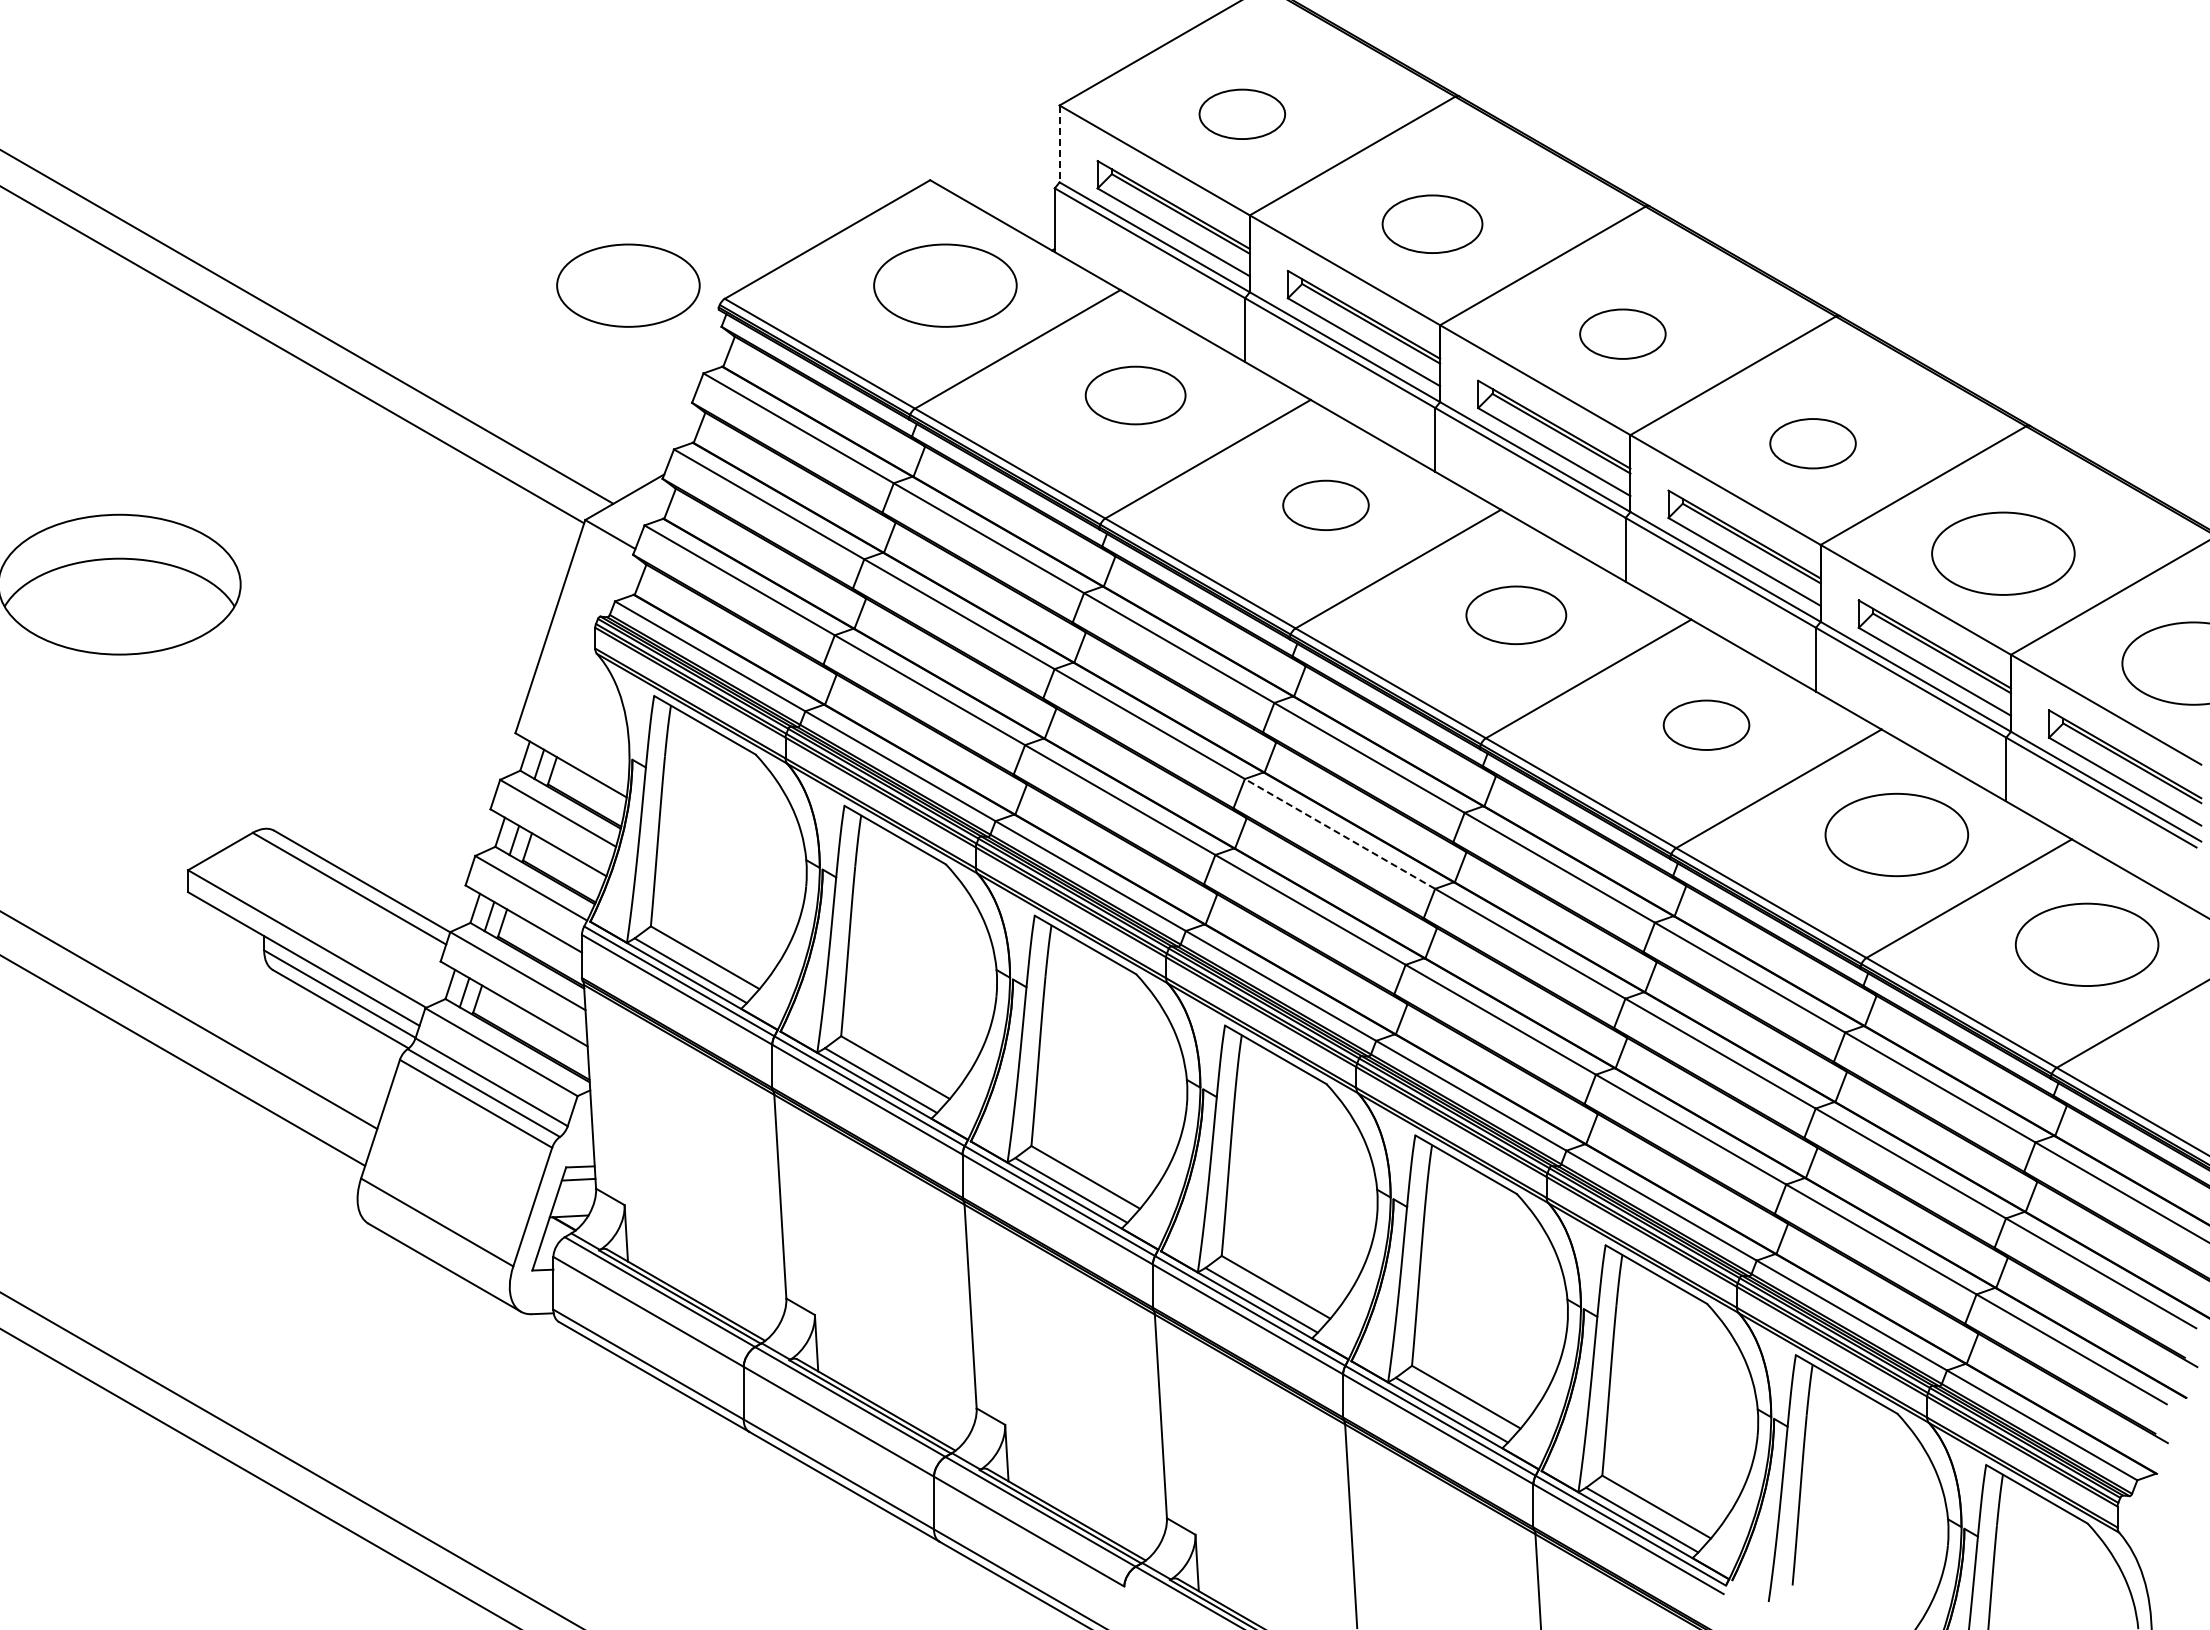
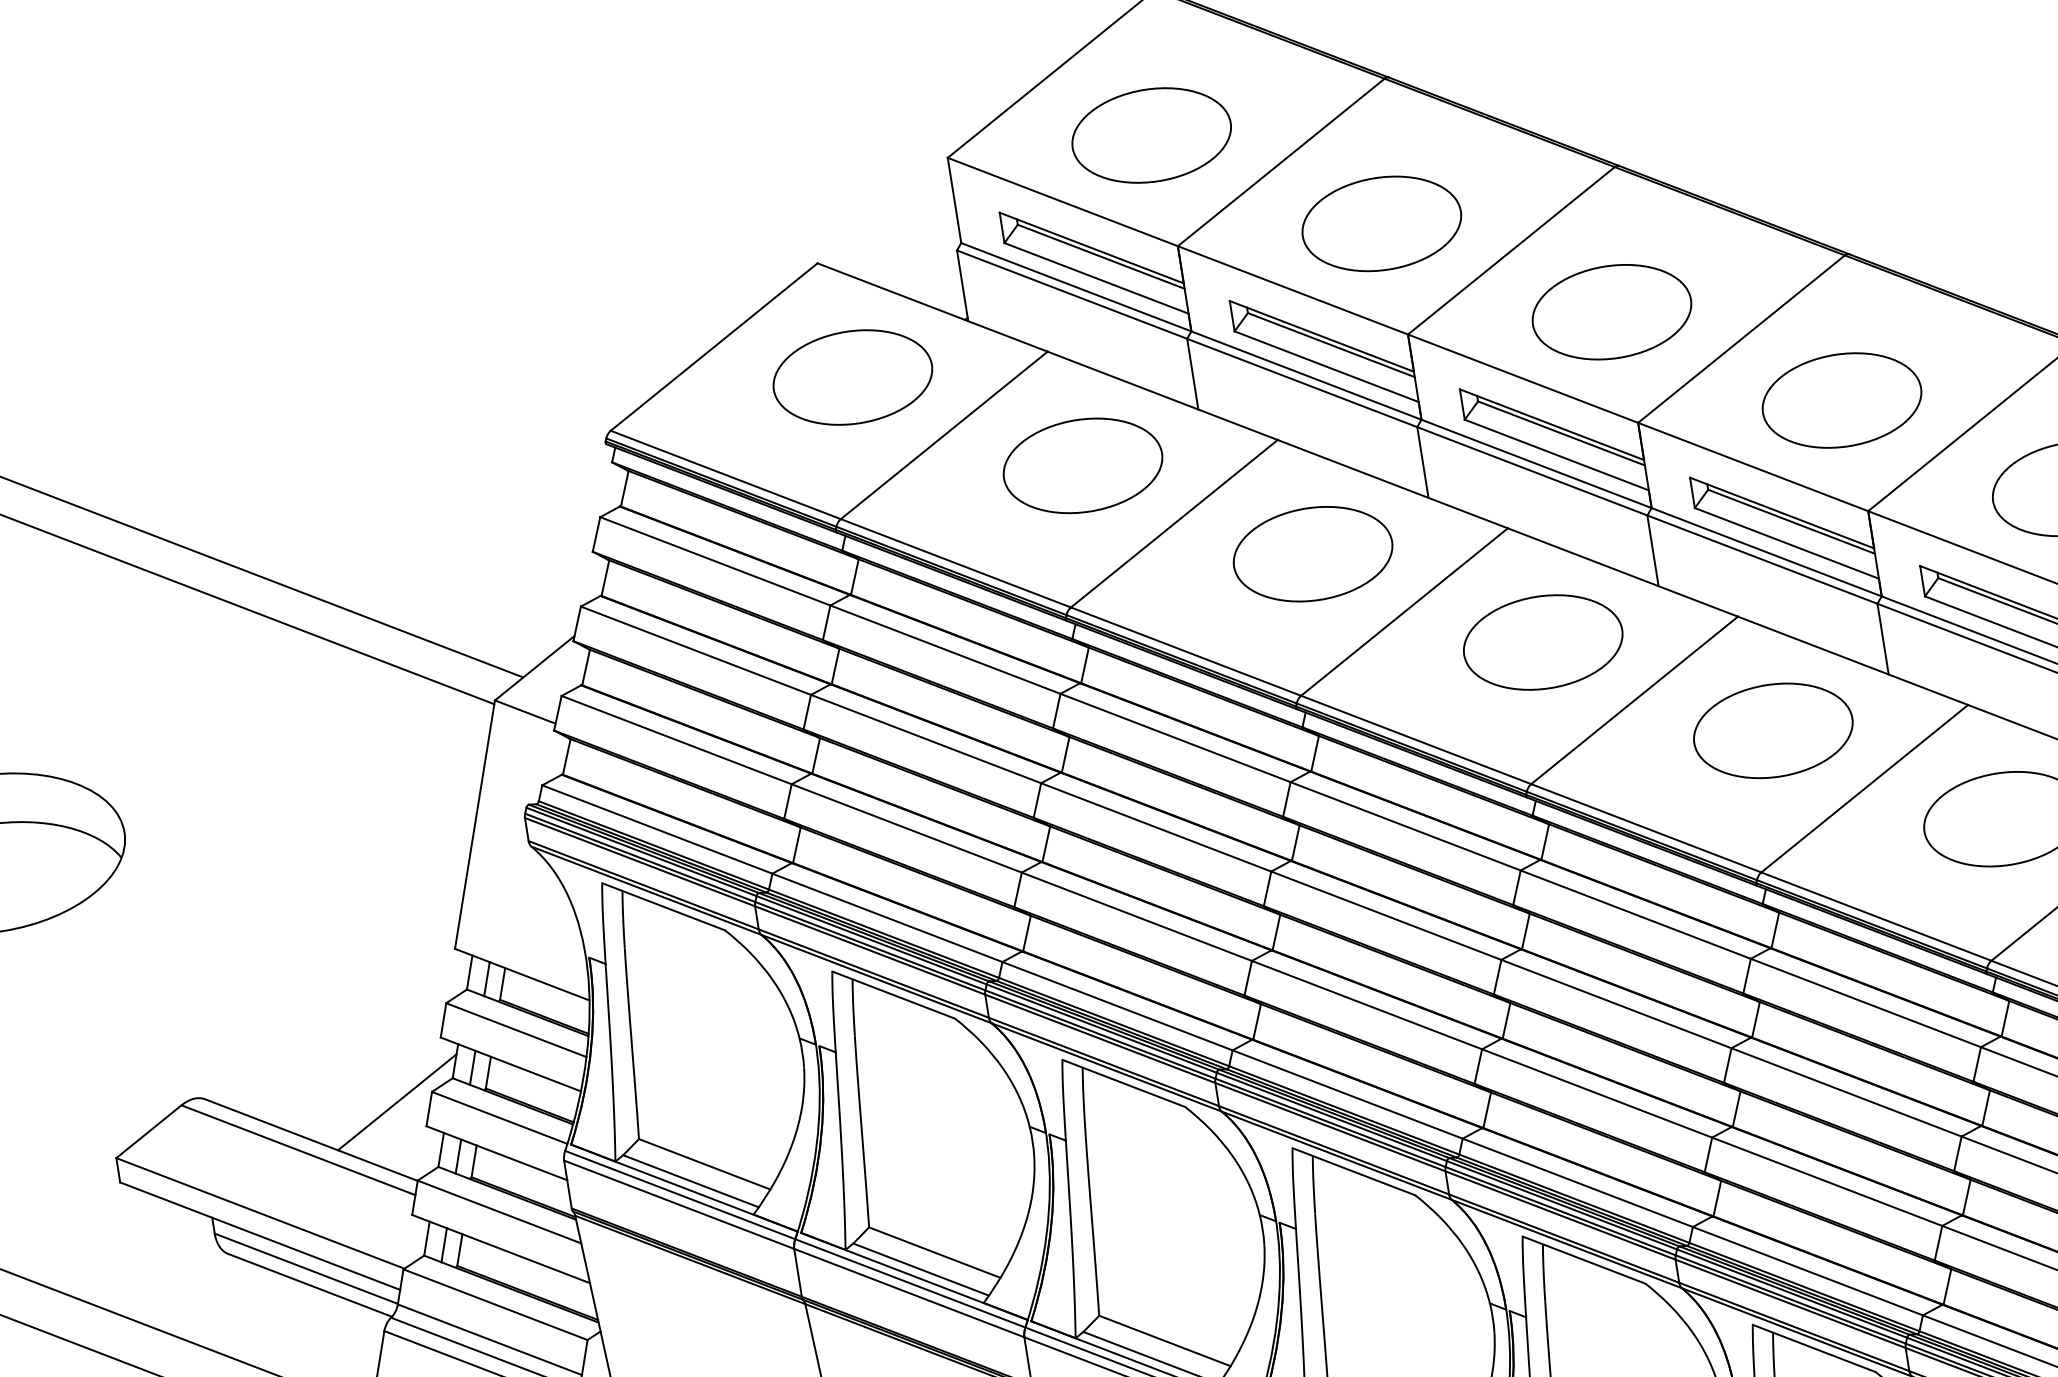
part: (1242, 114) -> (1152, 135), size x1.67
line: (1059, 144) -> (954, 201), dashed -> solid
part: (1432, 224) -> (1381, 224), size x1.43
part: (628, 285) -> (501, 432), removed
part: (1622, 334) -> (1611, 312), size x1.67
part: (1135, 395) -> (1082, 465), size x1.43
part: (1812, 443) -> (1841, 400), size x1.67
part: (1325, 505) -> (1312, 554), size x1.67
part: (1516, 615) -> (1543, 642), size x1.43
part: (1706, 725) -> (1773, 731), size x1.67
line: (1340, 833) -> (1386, 915), dashed -> solid
line: (443, 860) -> (397, 1102), added

